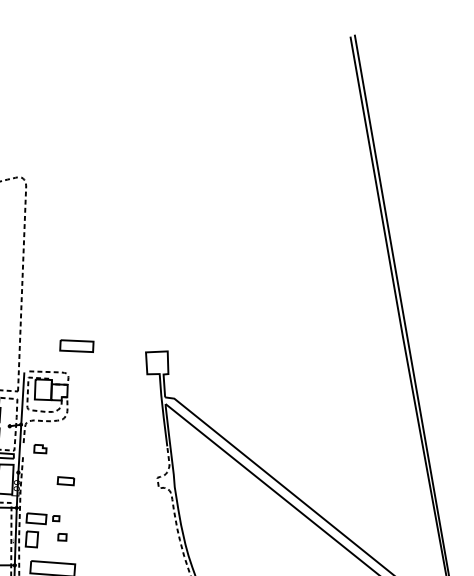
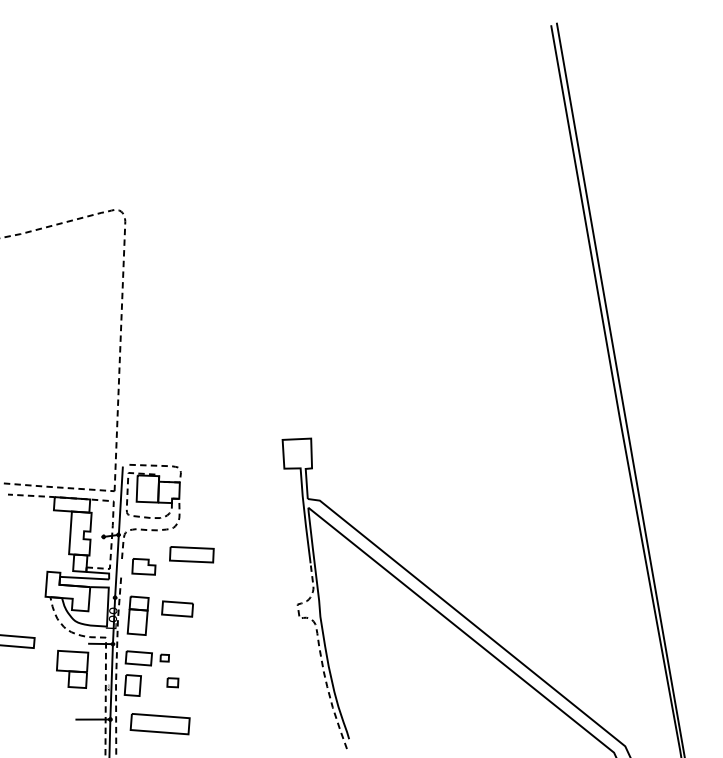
part: (76, 345) -> (191, 554), moved
part: (40, 448) -> (143, 566), size x1.43
part: (65, 480) -> (177, 608), size x1.43
part: (35, 486) -> (137, 615), added

